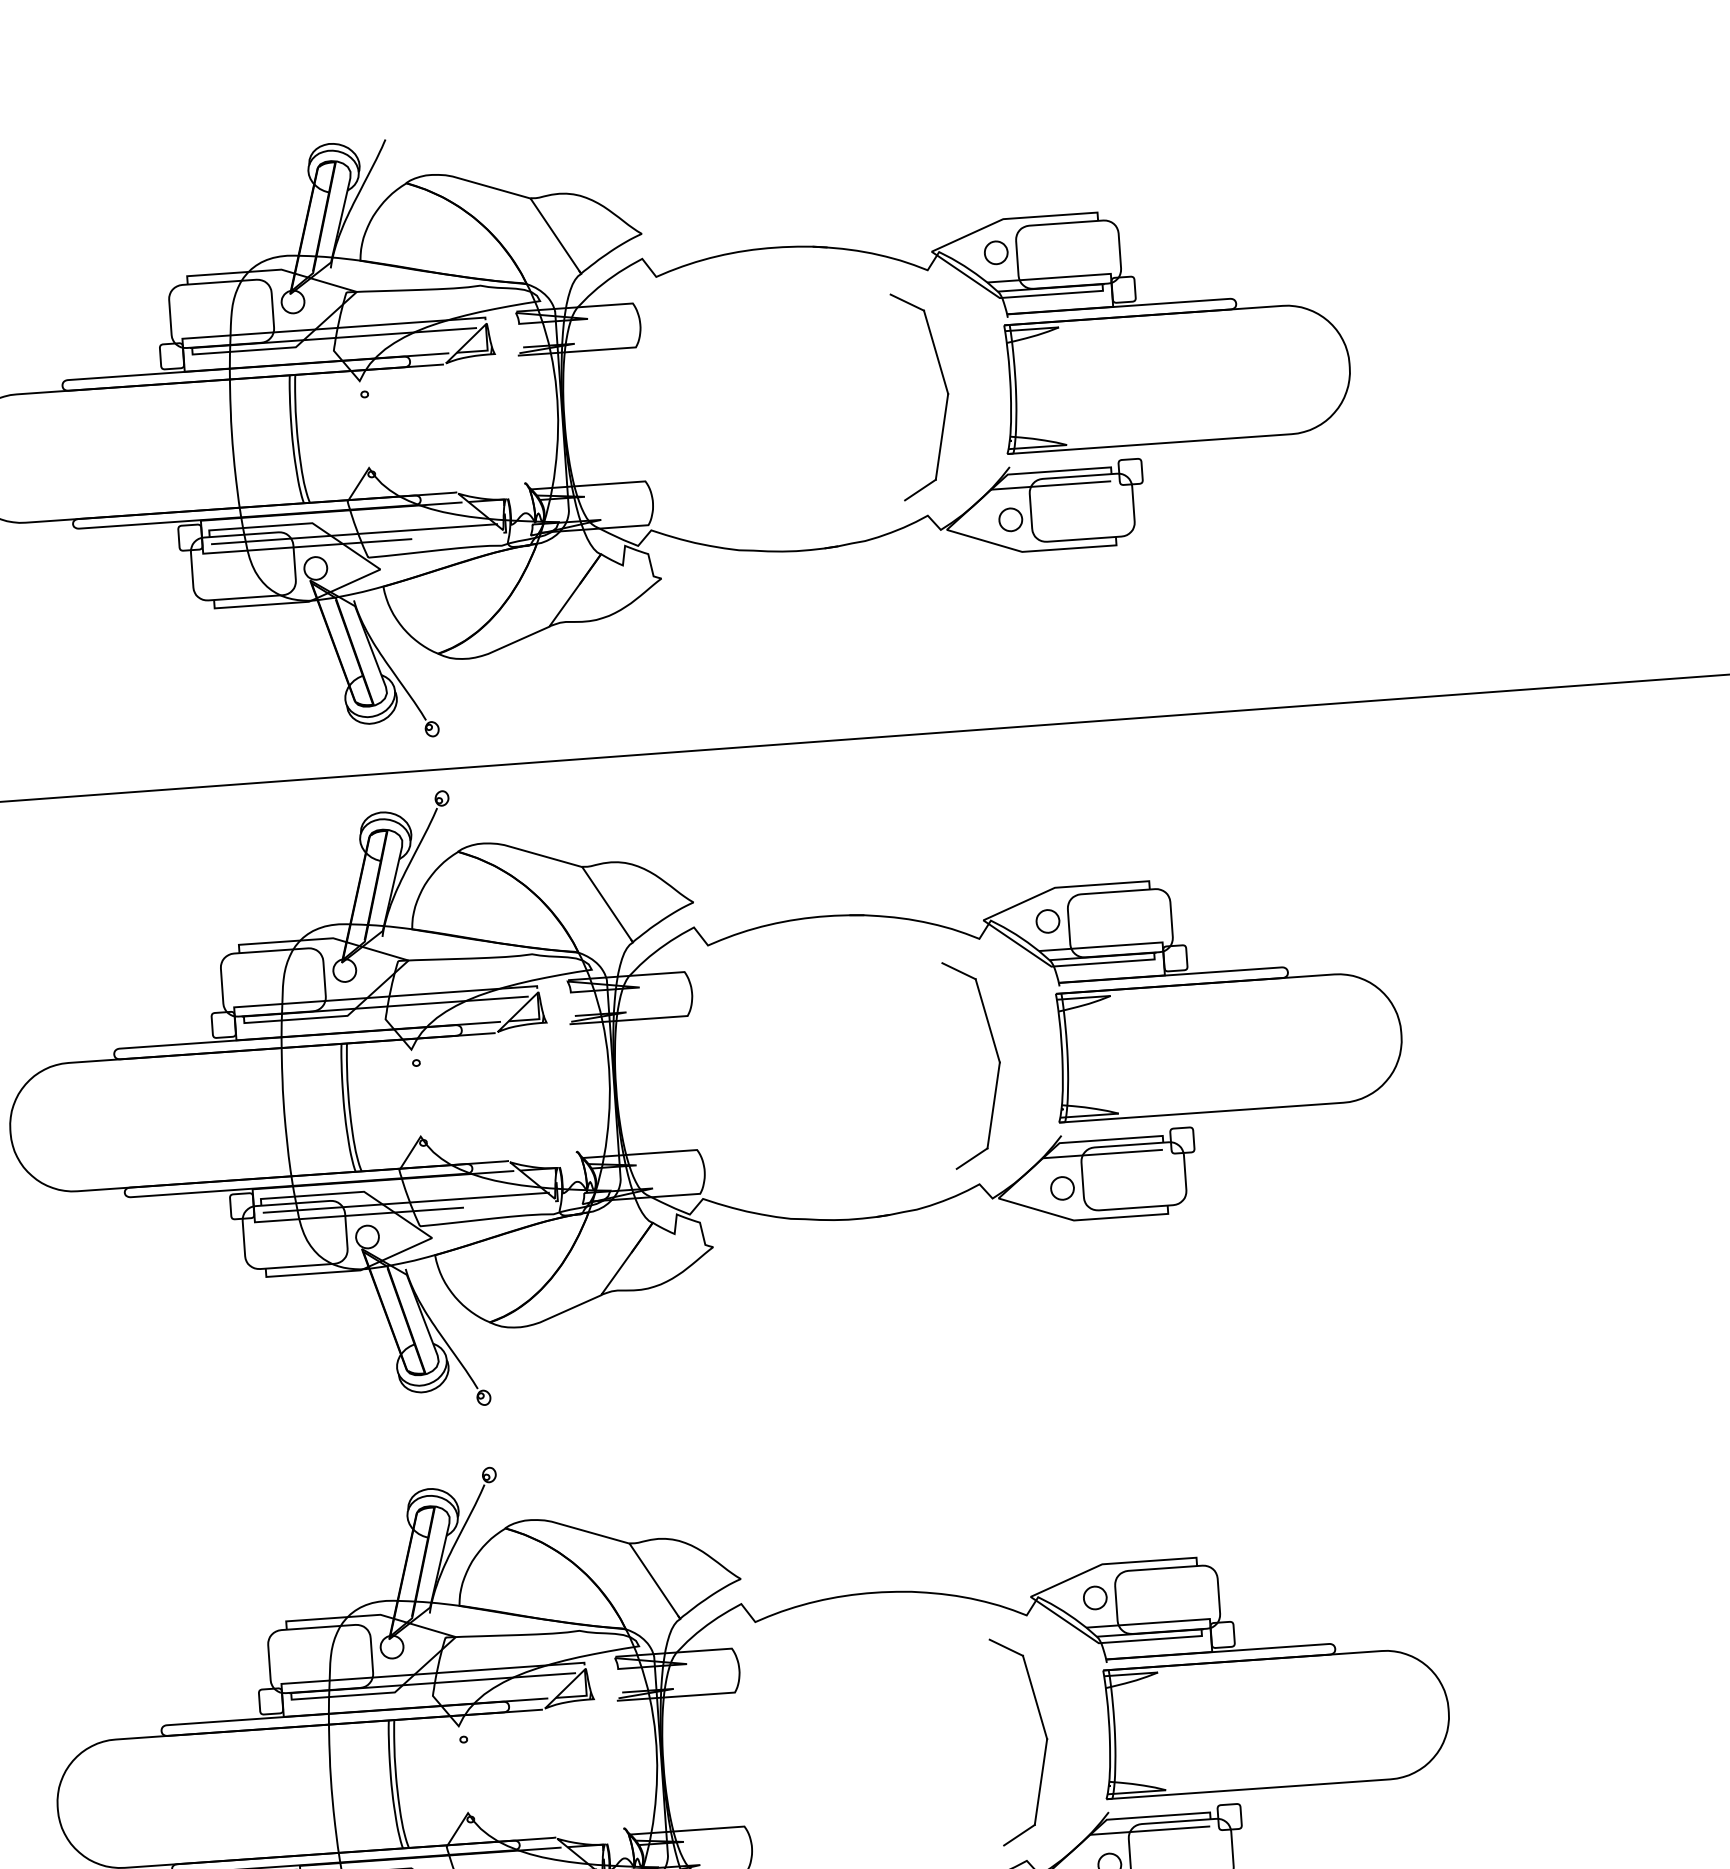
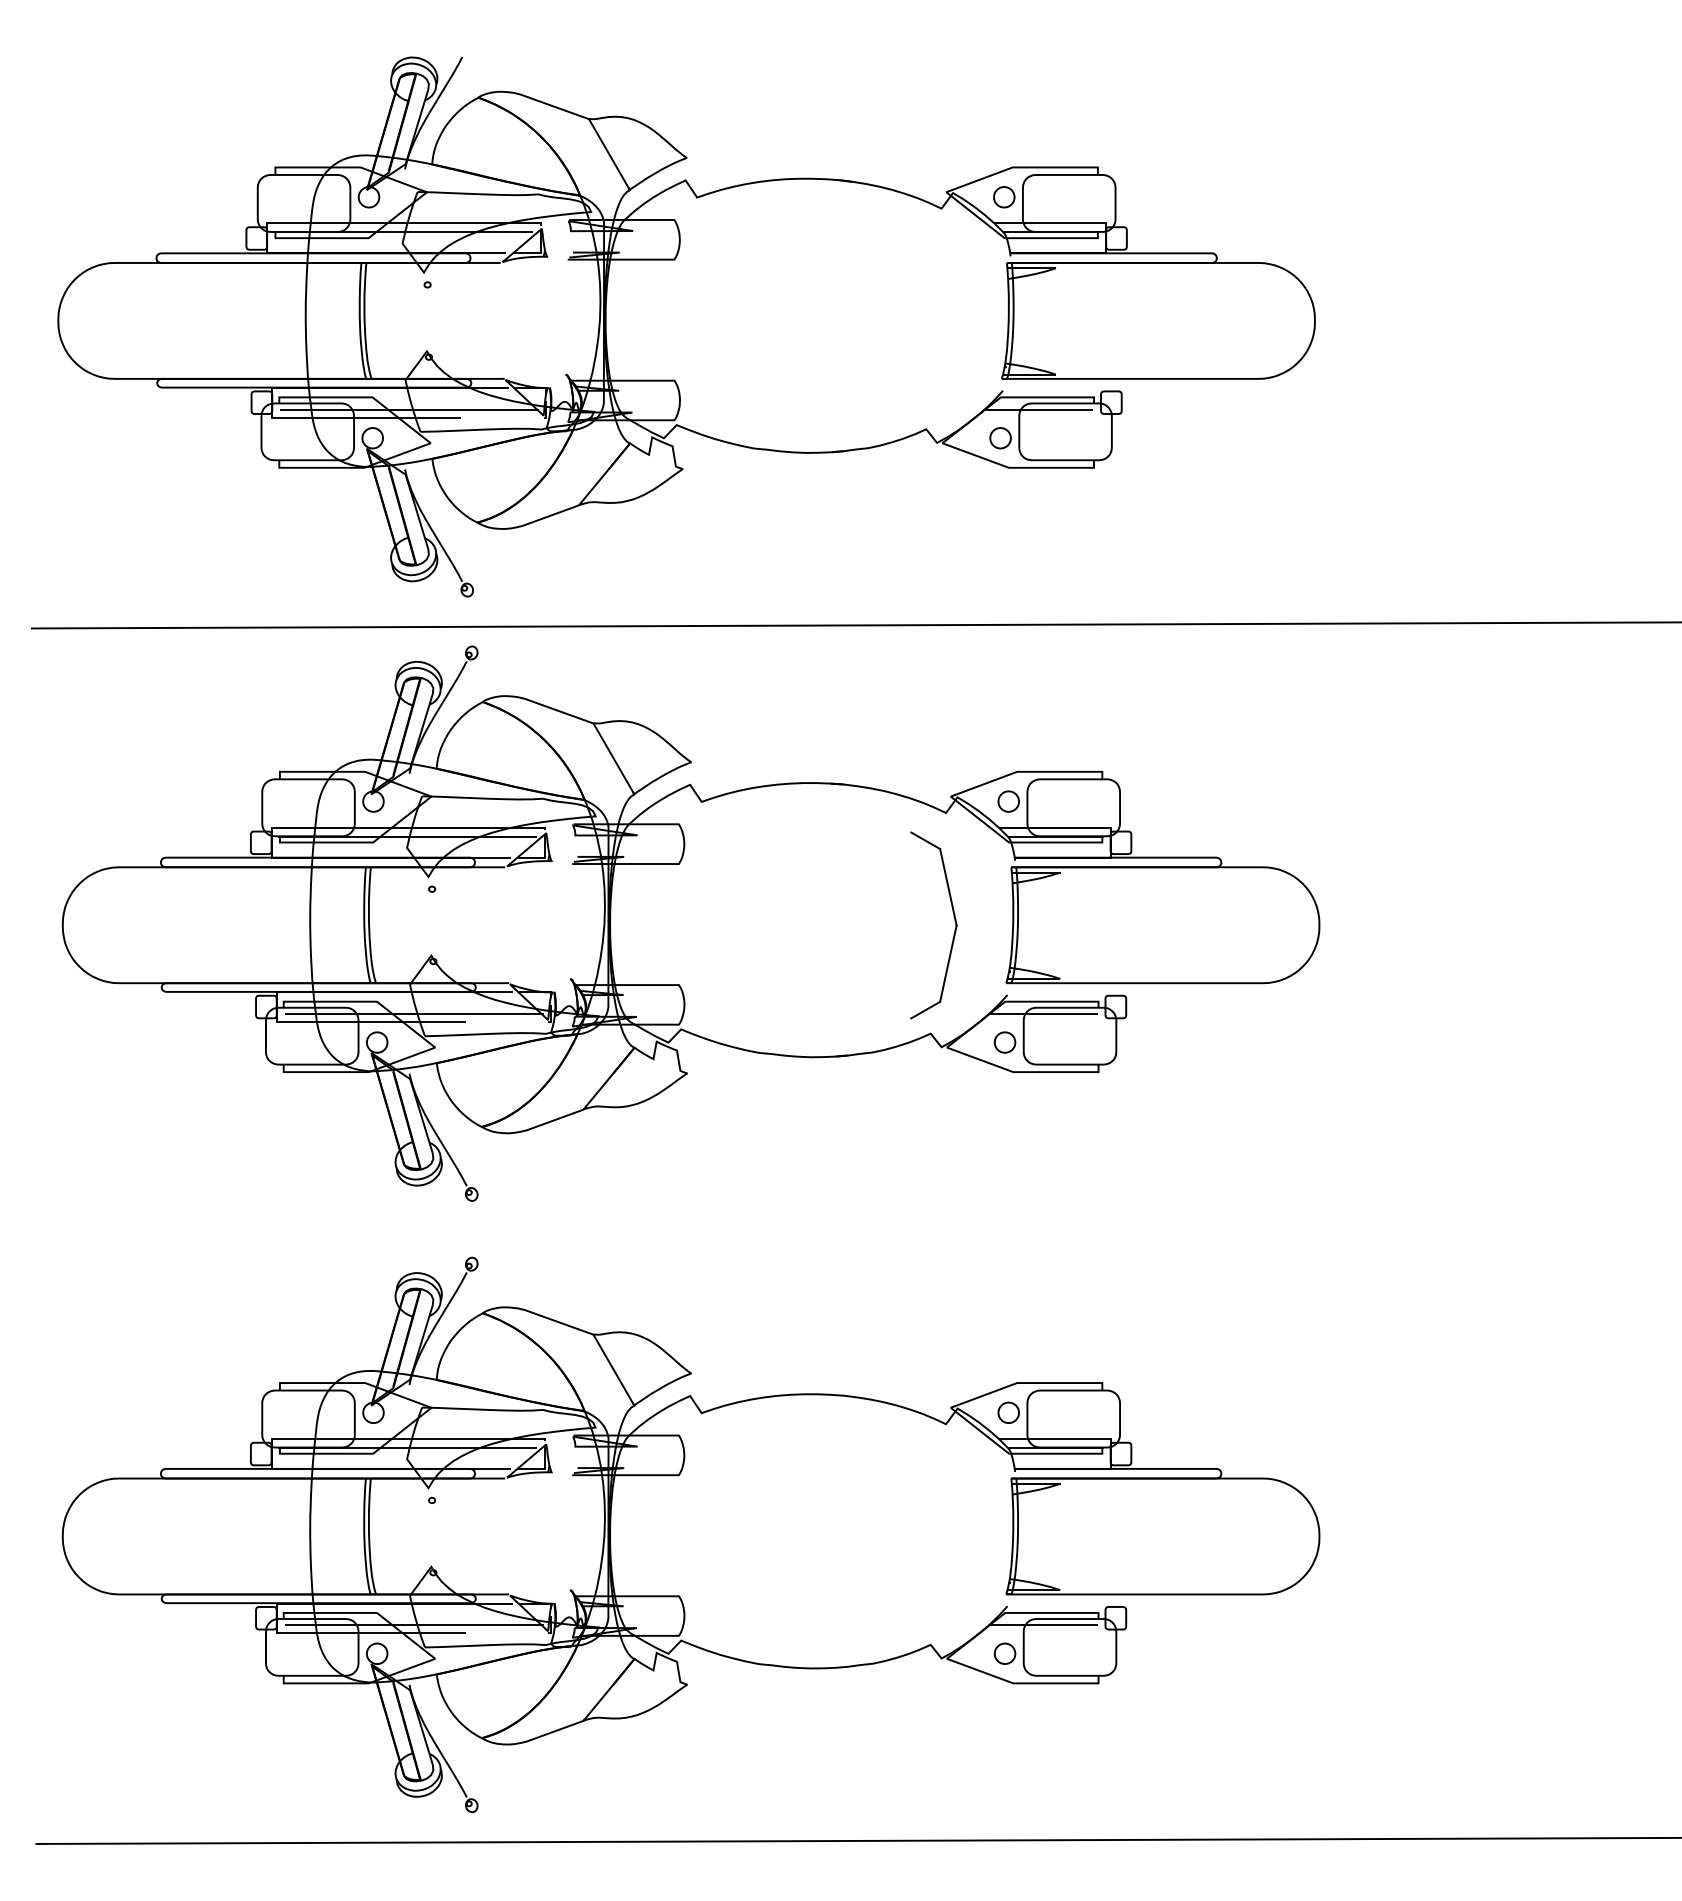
part: (945, 401) -> (949, 327), removed
part: (1044, 1734) -> (954, 1532), removed

